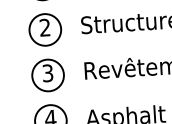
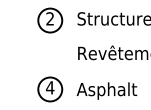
part: (48, 74) -> (50, 54), removed

